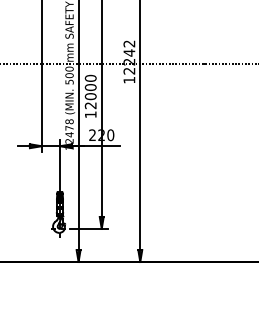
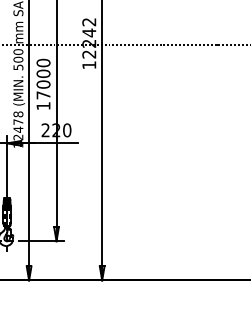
text: (90, 105) -> (43, 95), 12000 -> 17000

